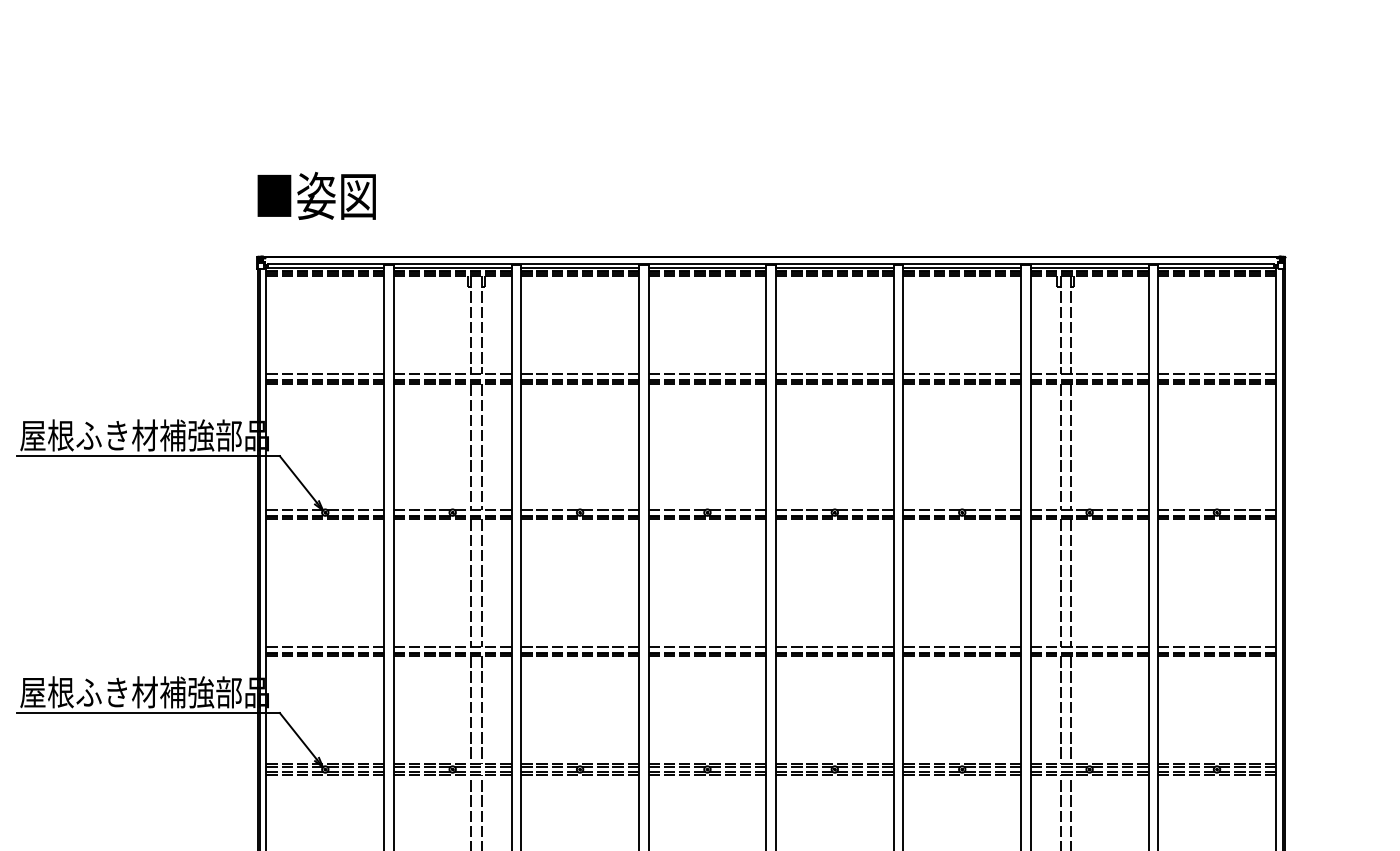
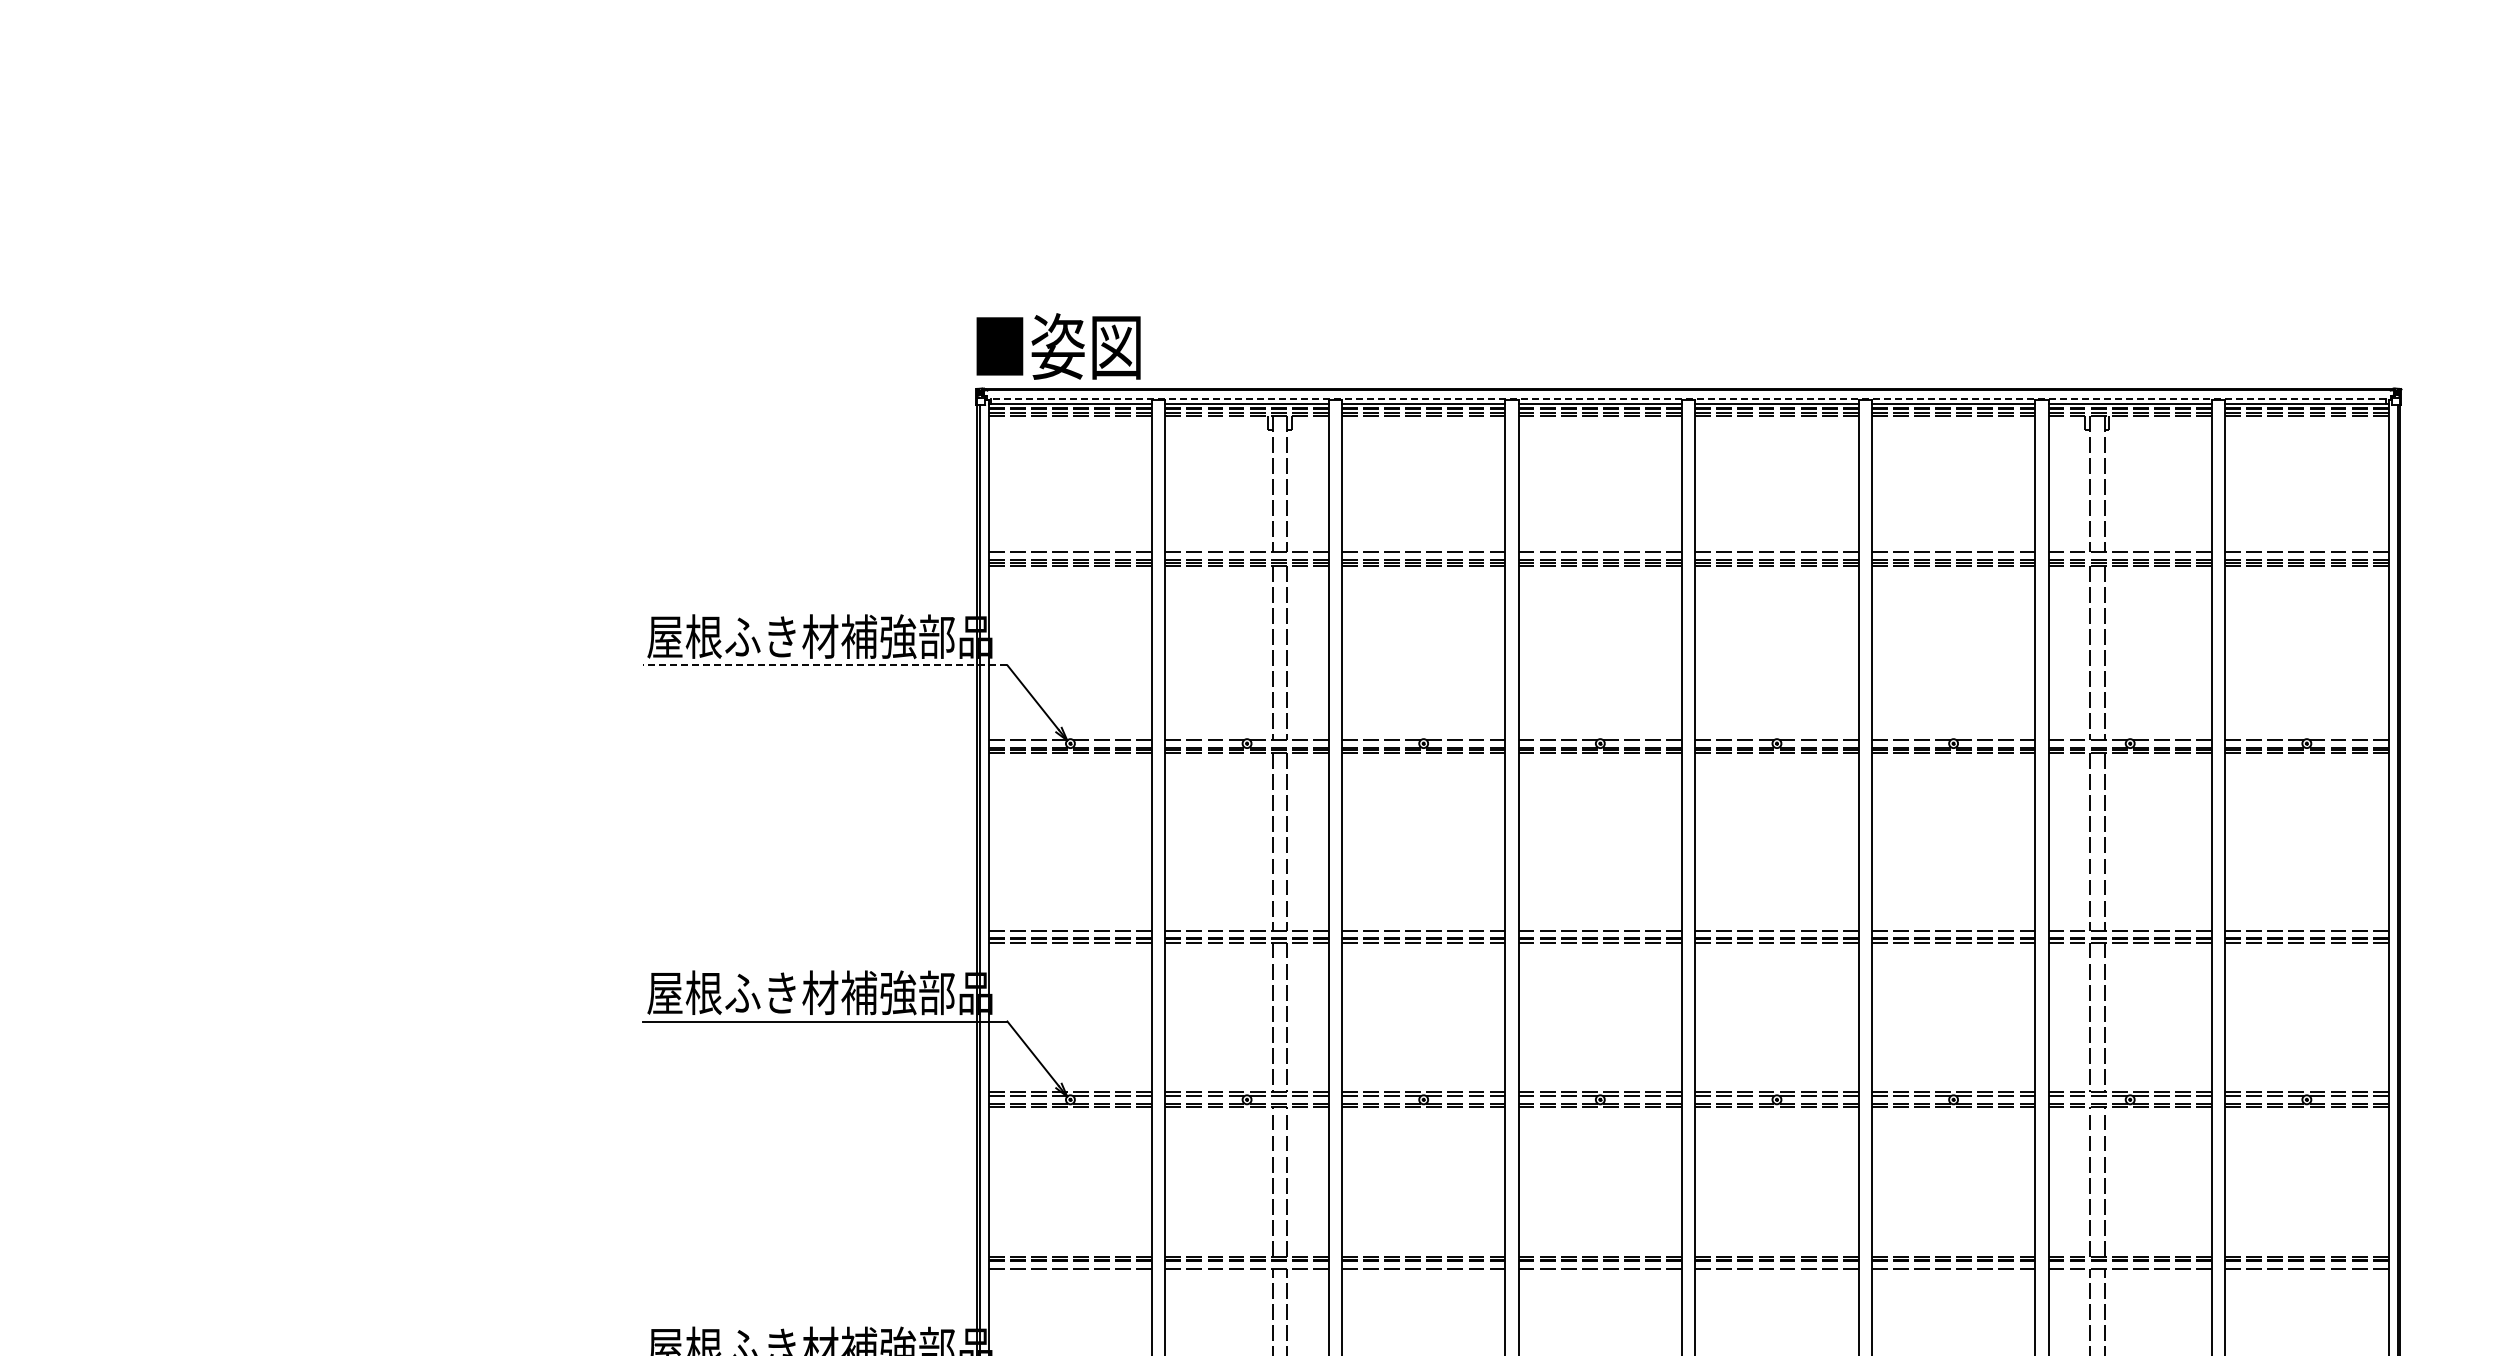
text: (316, 195) -> (1058, 346), moved
line: (771, 264) -> (1688, 399), solid -> dashed
line: (147, 456) -> (824, 665), solid -> dashed

